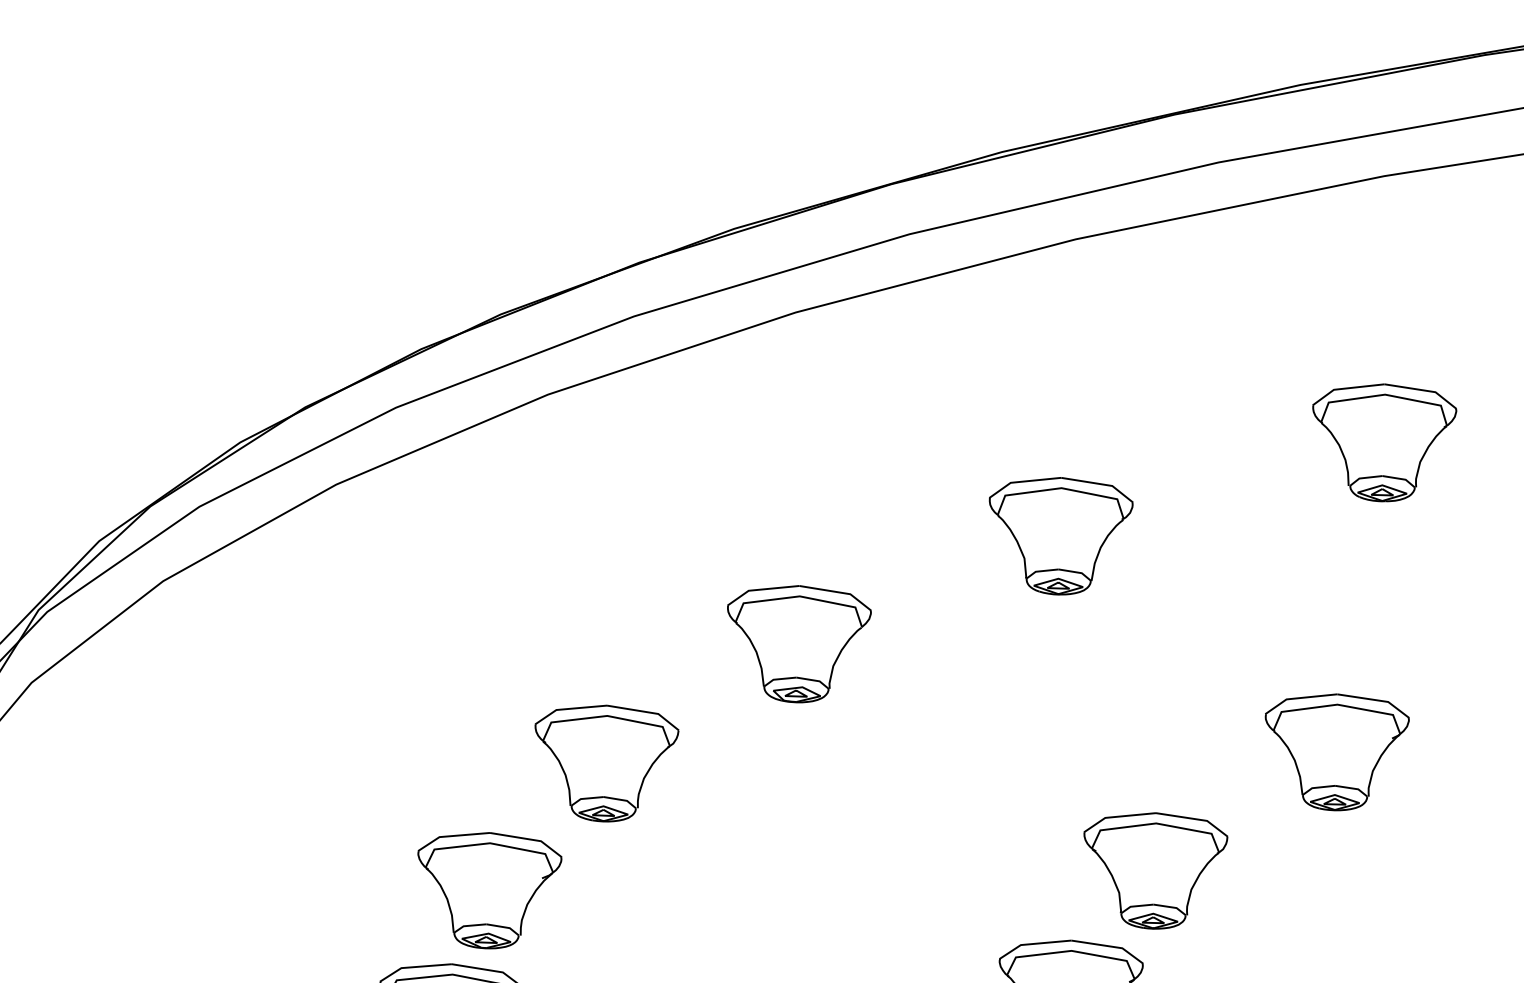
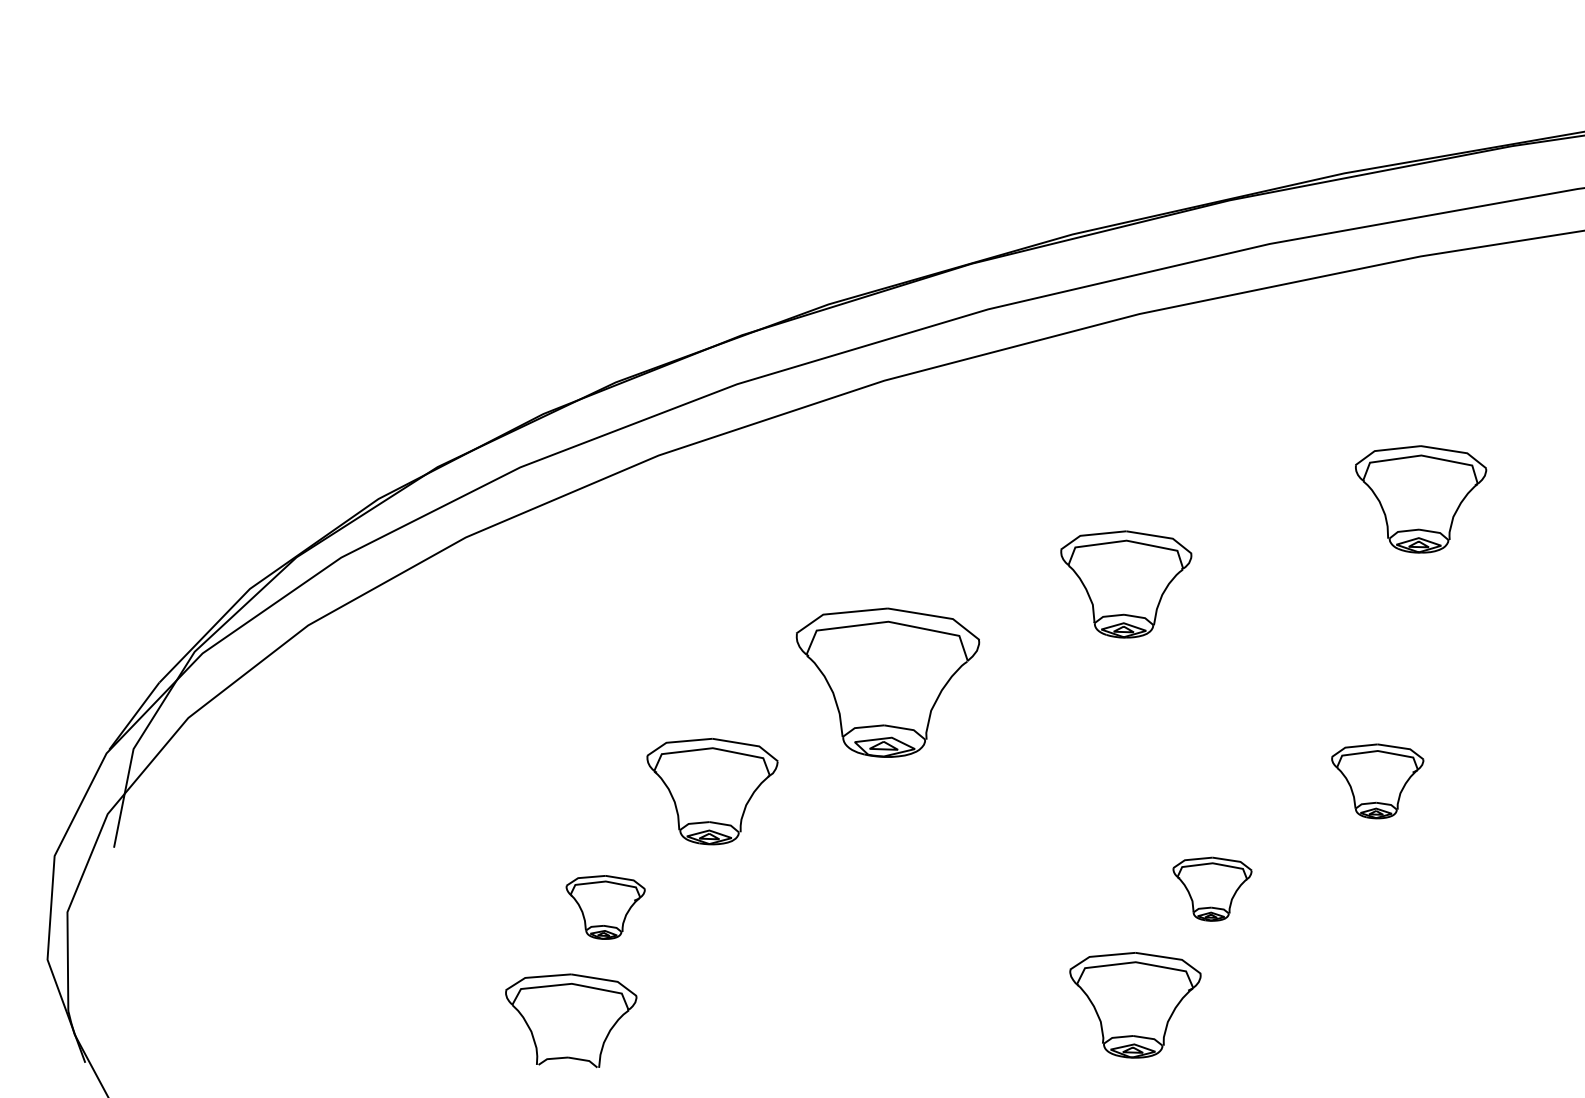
part: (799, 643) -> (887, 682), size x1.4
part: (1336, 752) -> (1377, 781), size x0.7
part: (1155, 869) -> (1212, 888), size x0.6
part: (489, 890) -> (605, 907), size x0.6

